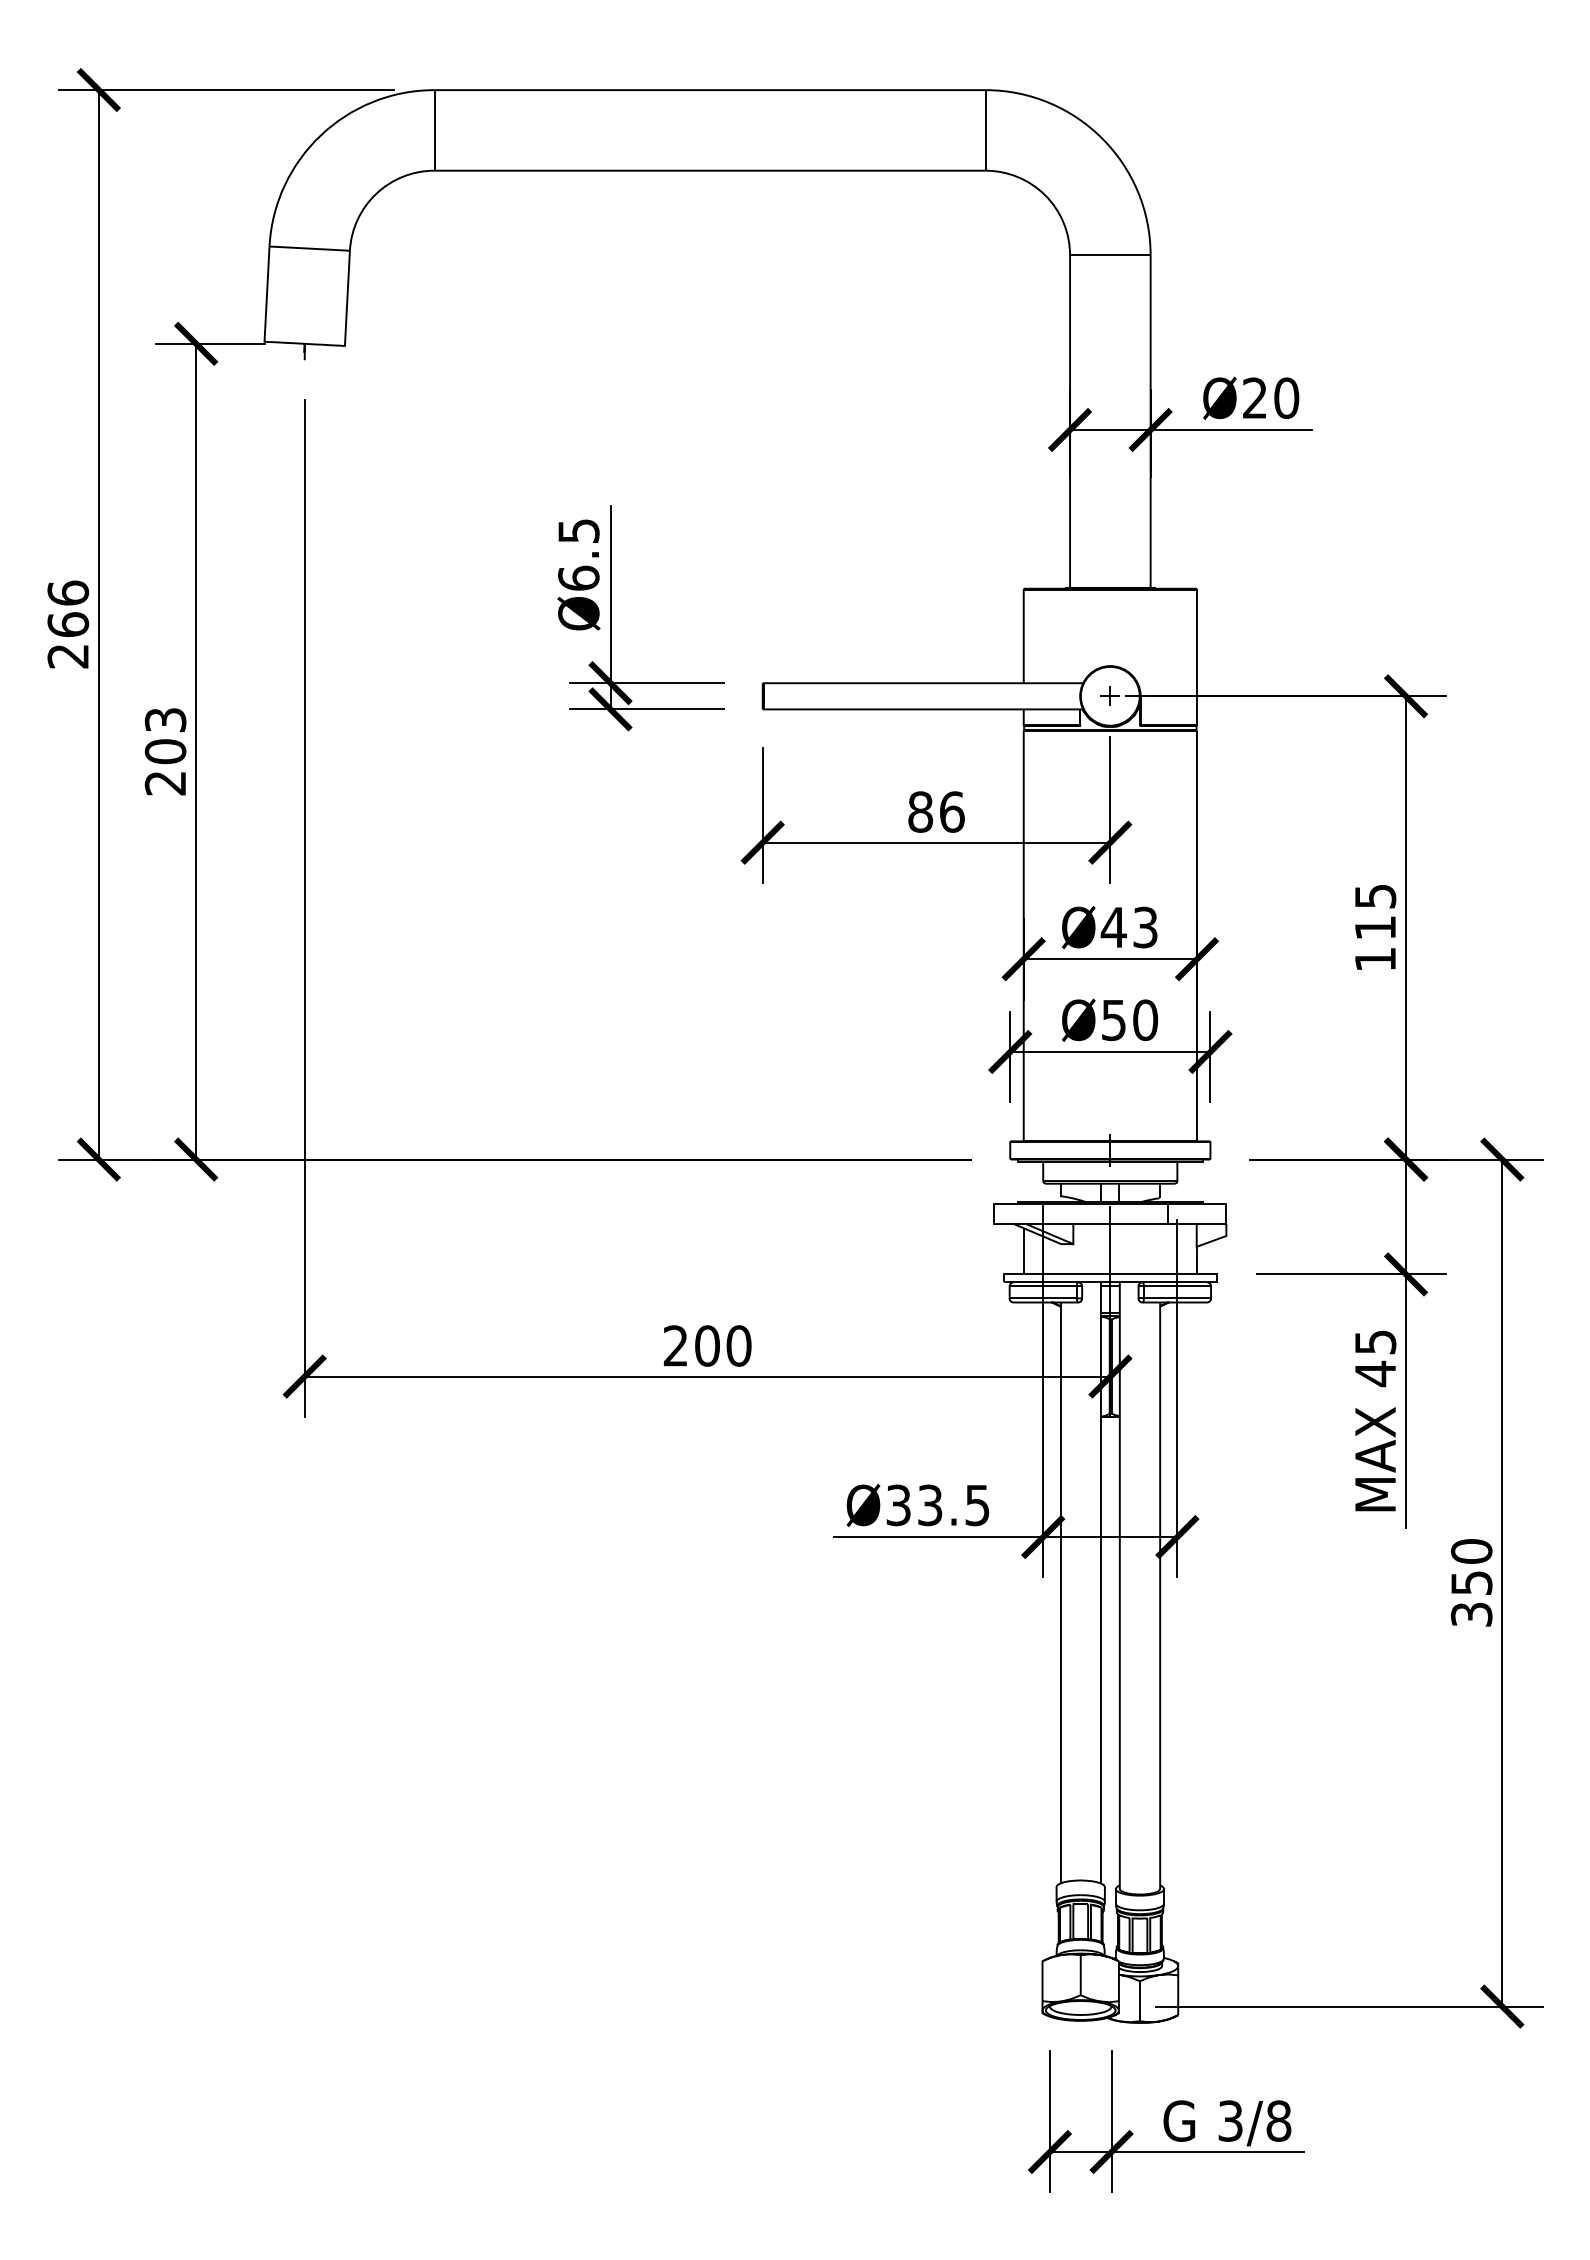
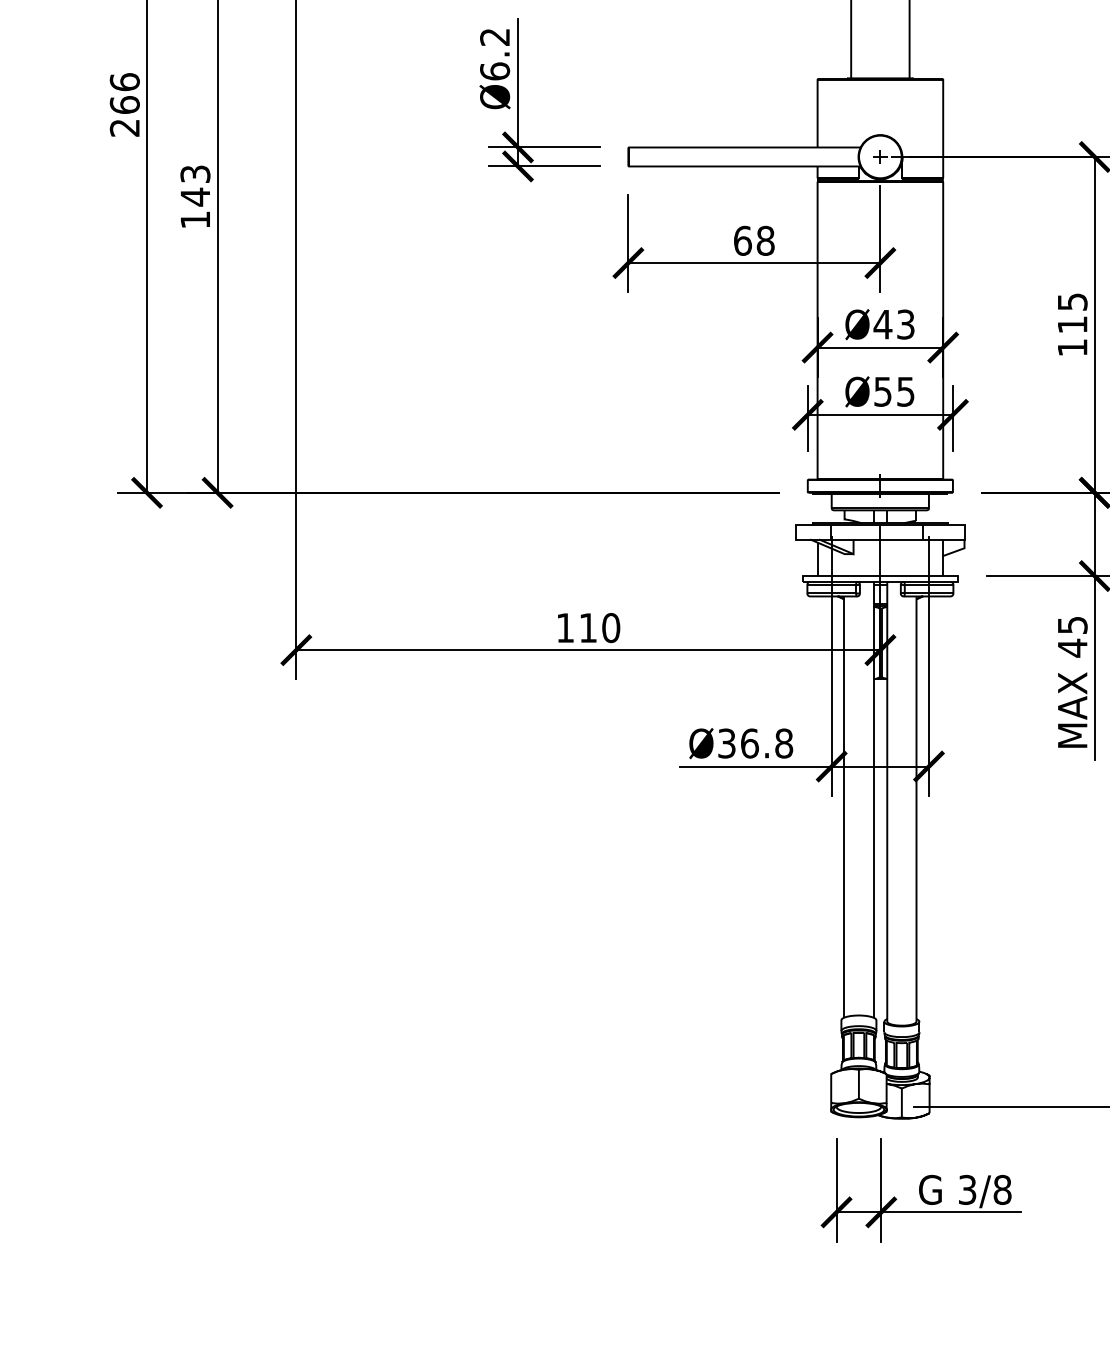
text: (578, 531) -> (494, 37), Ø6.5 -> Ø6.2
text: (165, 766) -> (195, 207), 203 -> 143
text: (936, 811) -> (754, 240), 86 -> 68
text: (1145, 1020) -> (905, 392), Ø50 -> Ø55
text: (691, 1345) -> (576, 627), 200 -> 110
text: (953, 1505) -> (766, 743), Ø33.5 -> Ø36.8

